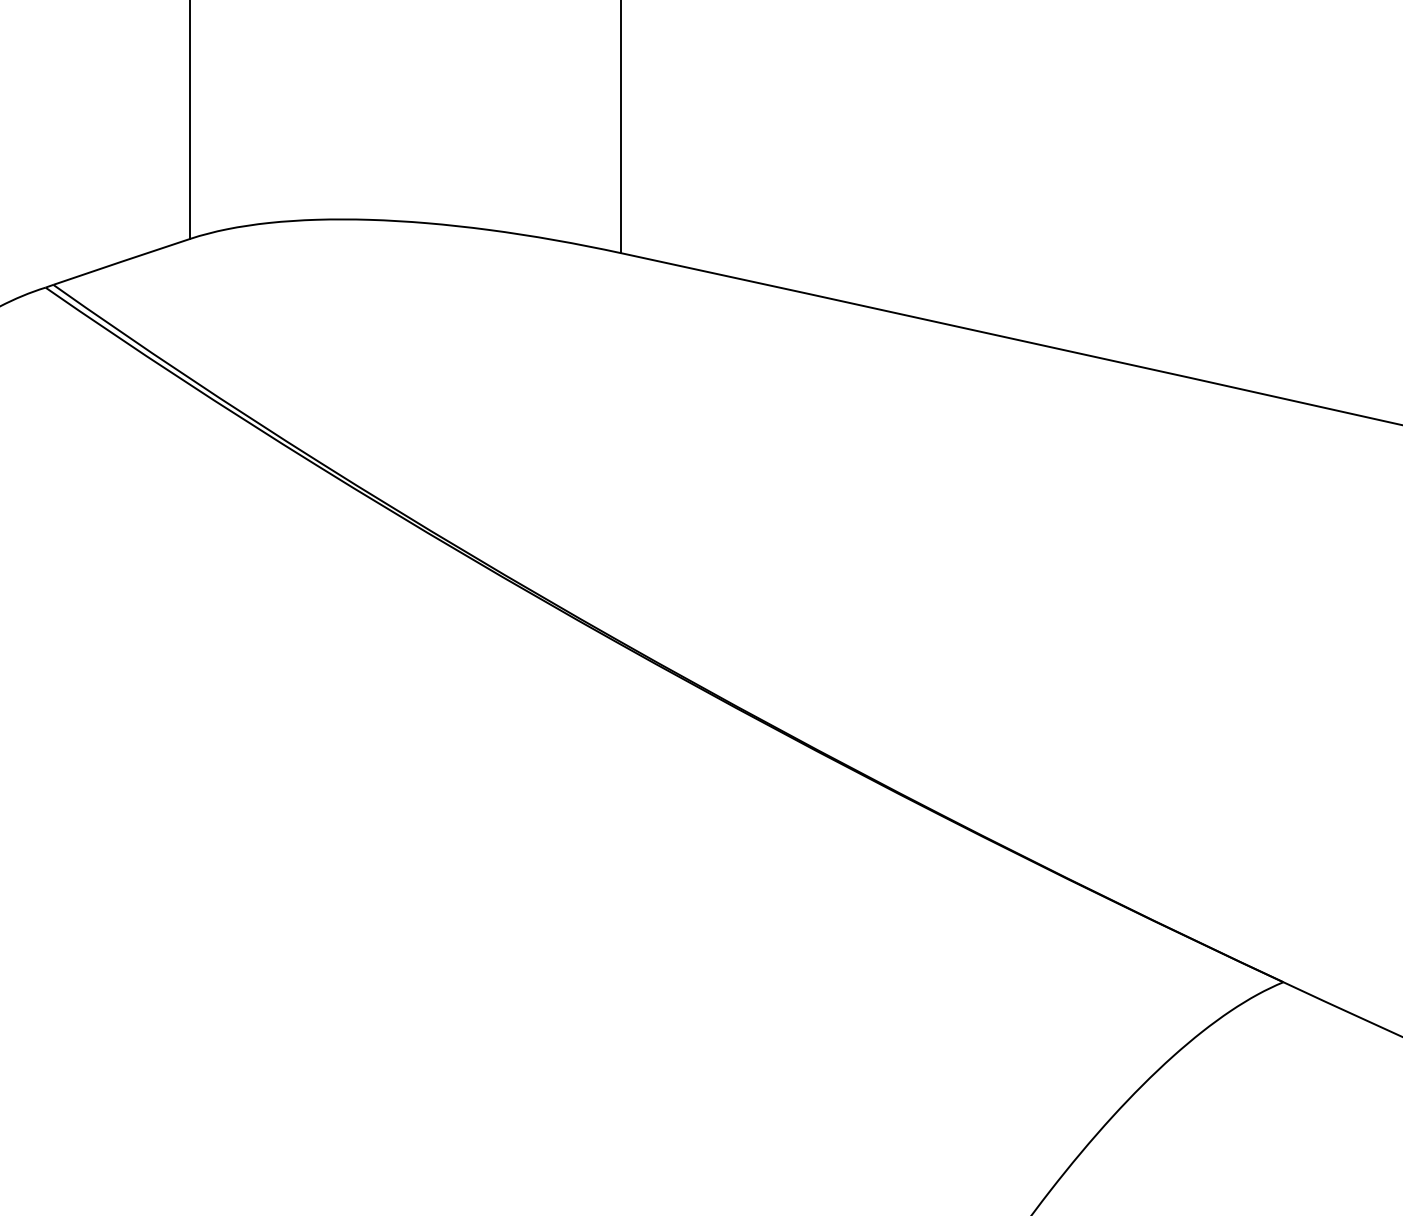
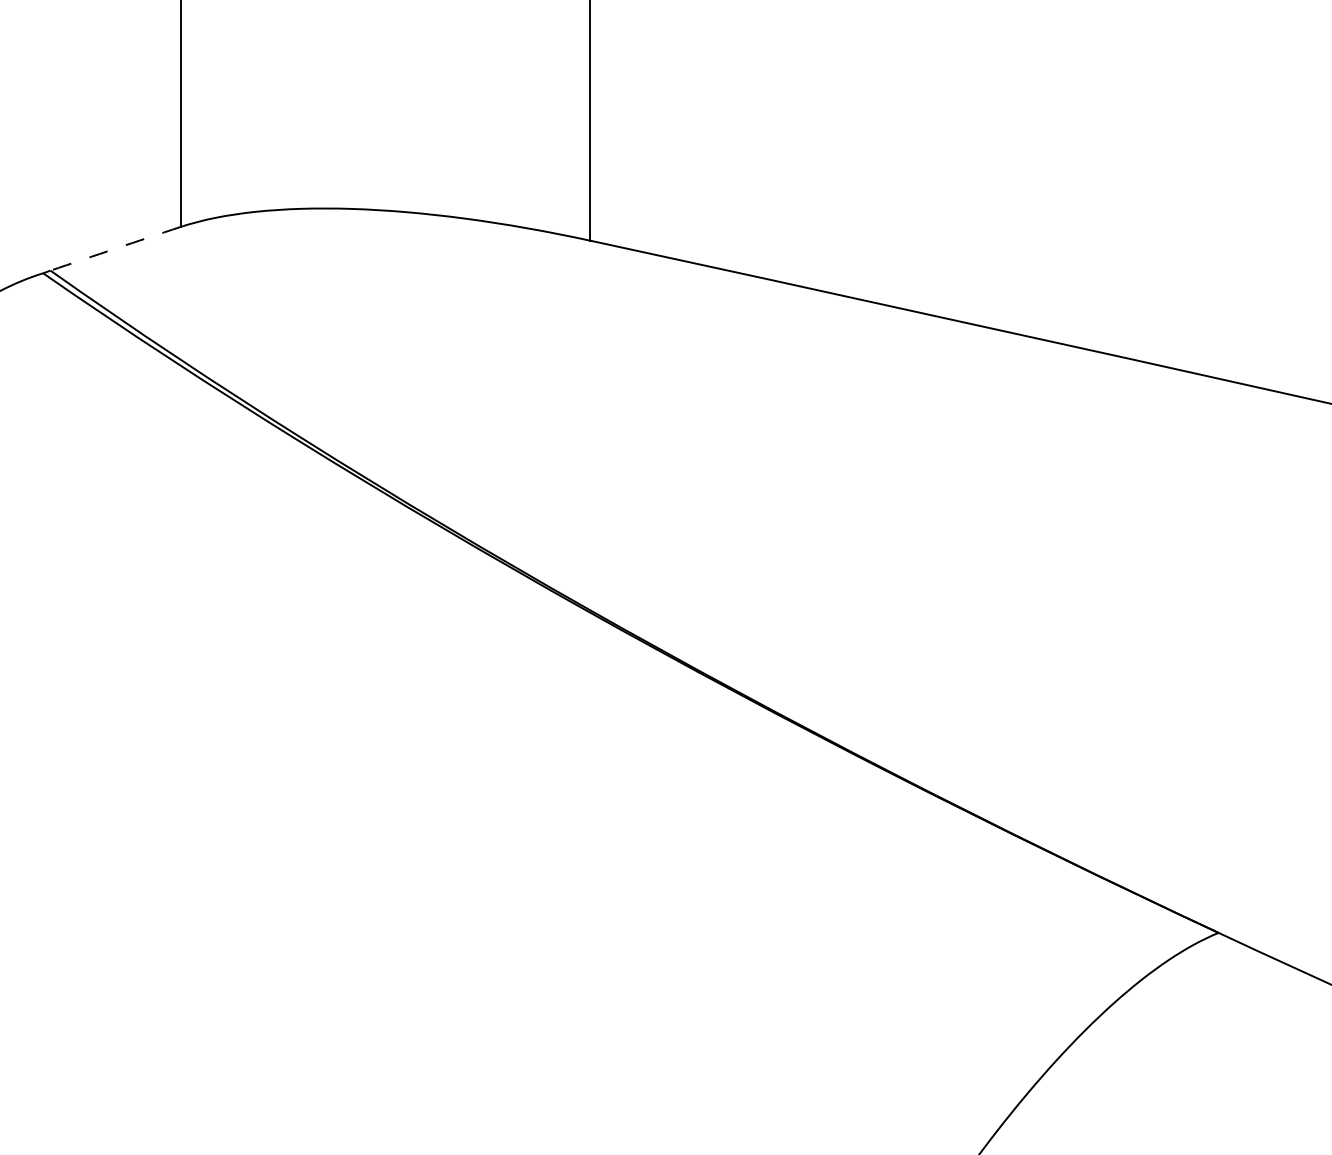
arc: (121, 261) -> (115, 248), solid -> dashed

